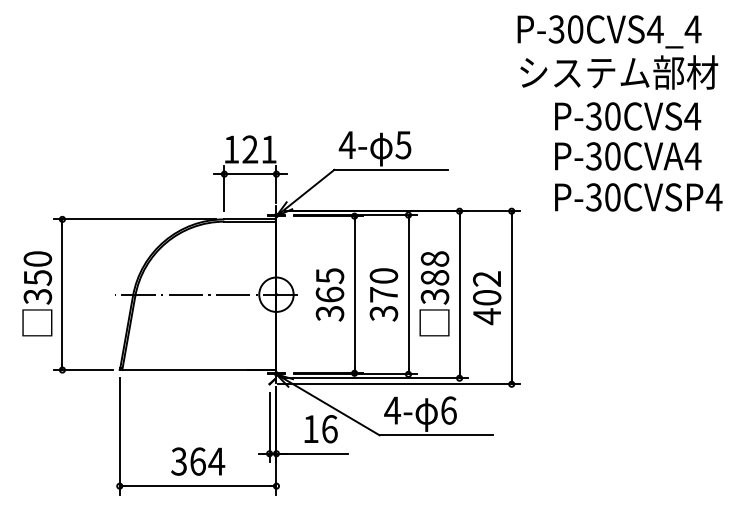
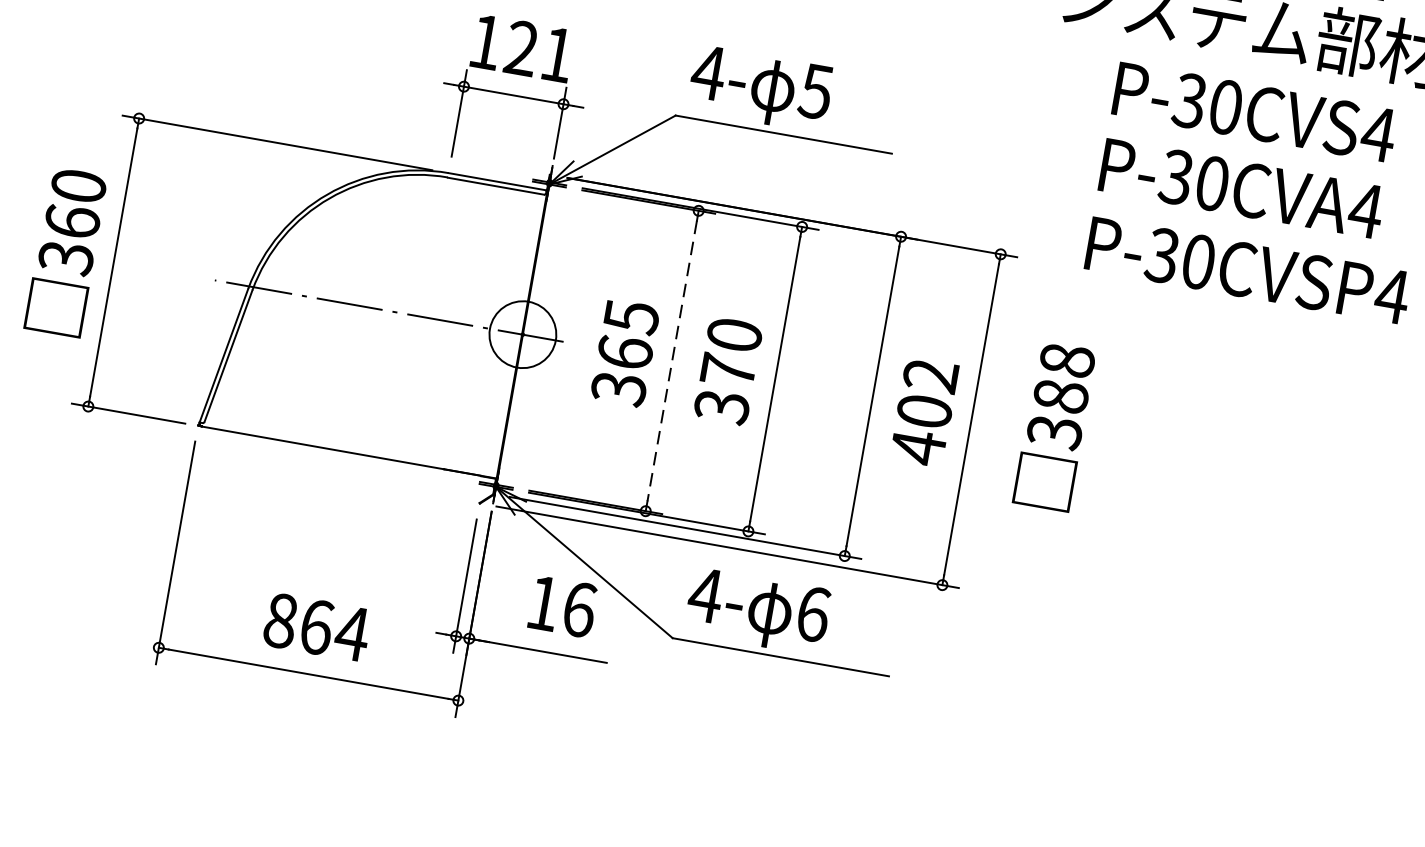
text: (37, 278) -> (71, 223), 350 -> 360
text: (434, 293) -> (1054, 426), moved
line: (354, 295) -> (671, 362), solid -> dashed
text: (179, 461) -> (281, 620), 364 -> 864

